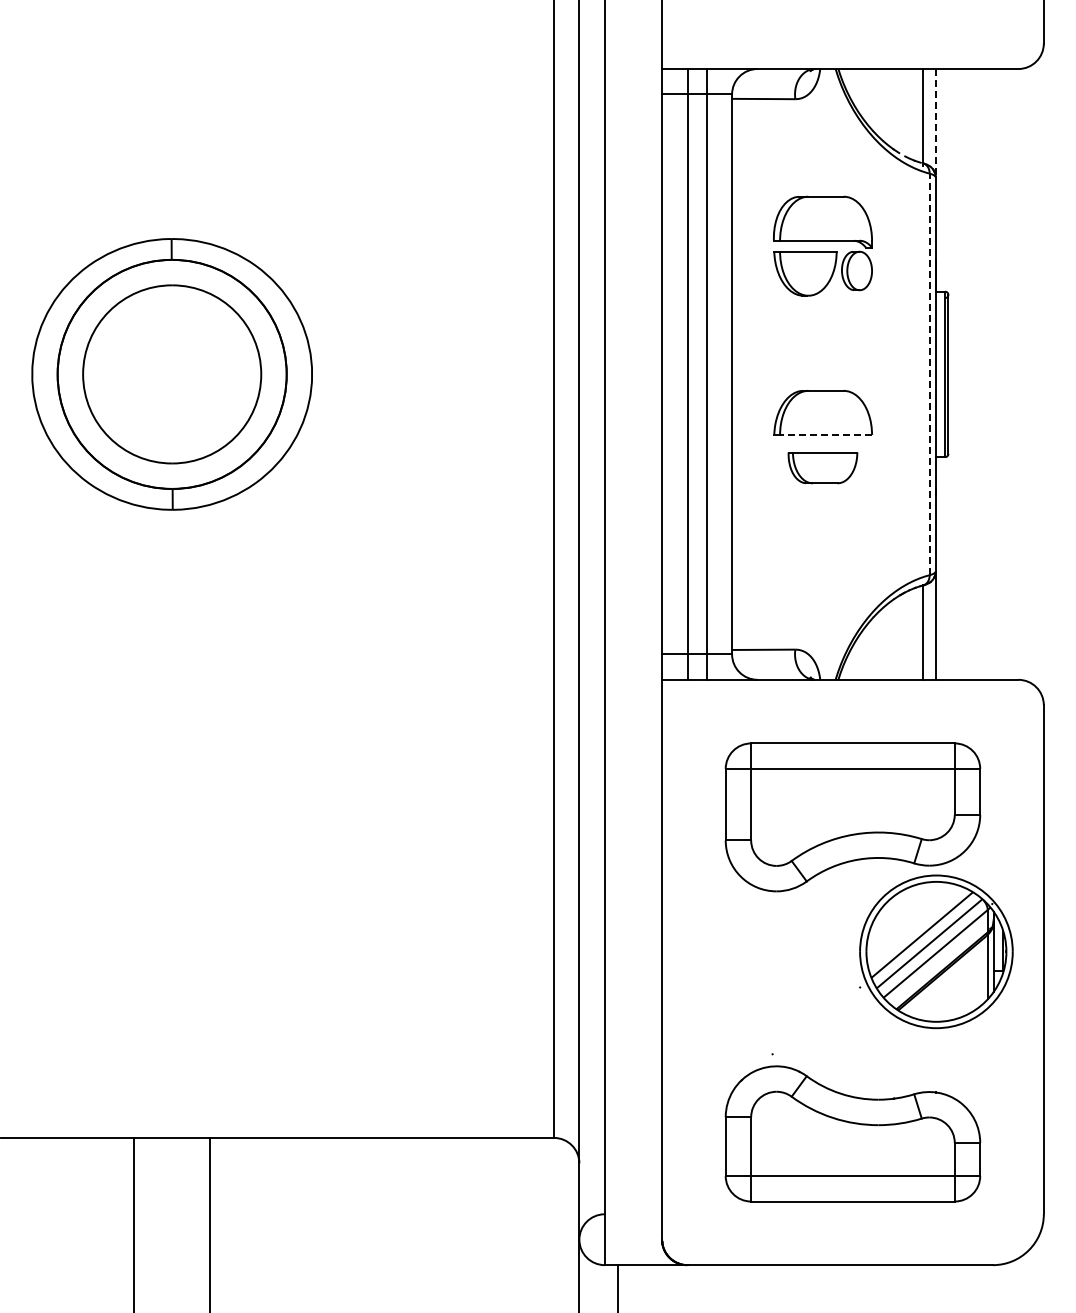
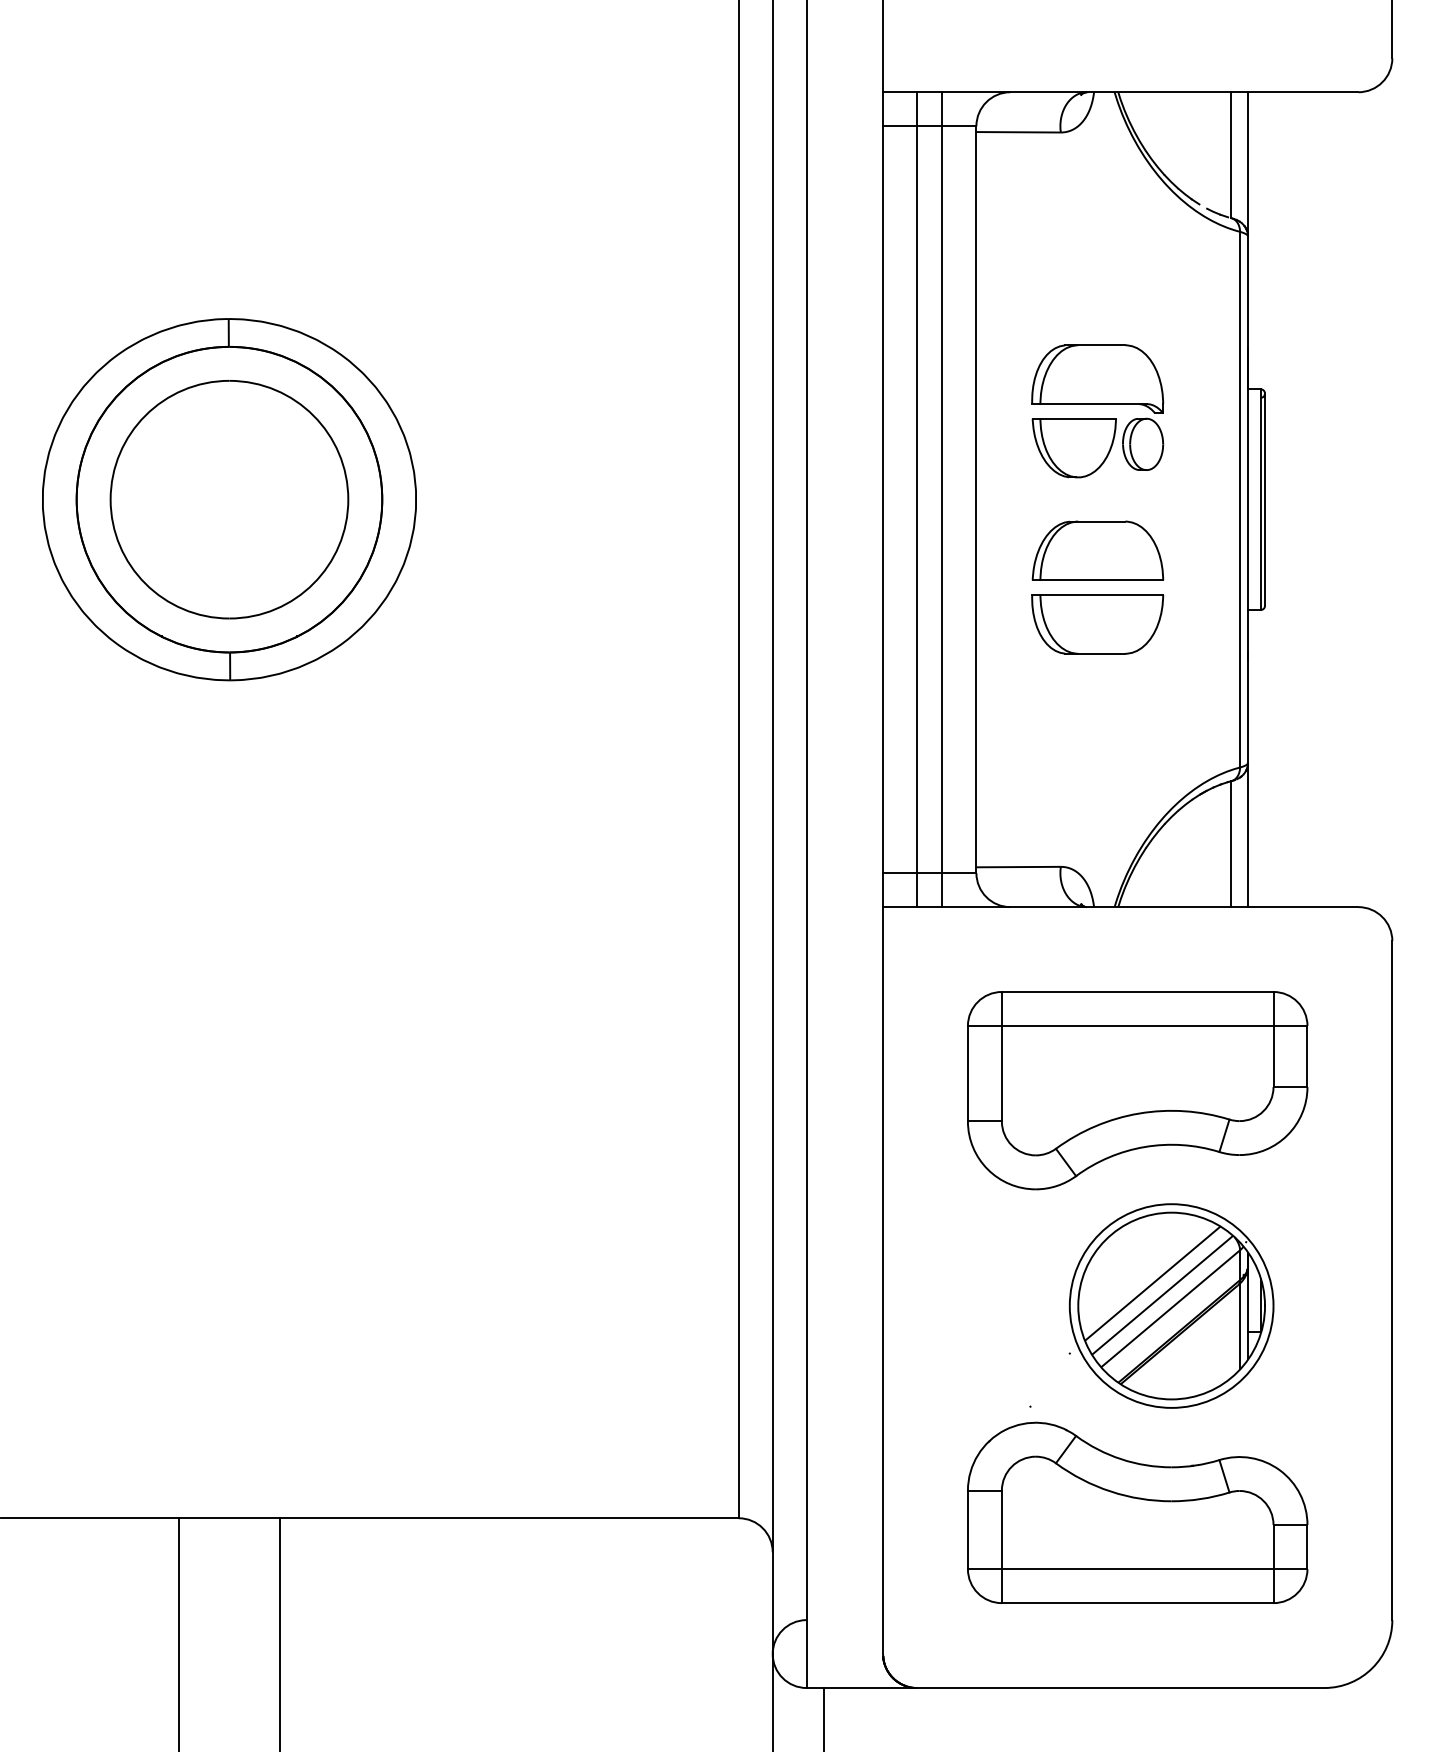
line: (935, 123) -> (1247, 164), dashed -> solid
part: (822, 245) -> (1097, 410), moved
line: (929, 374) -> (1239, 499), dashed -> solid
line: (825, 434) -> (1101, 579), dashed -> solid
part: (822, 467) -> (1097, 623), size x1.43
part: (936, 951) -> (1171, 1305), moved

